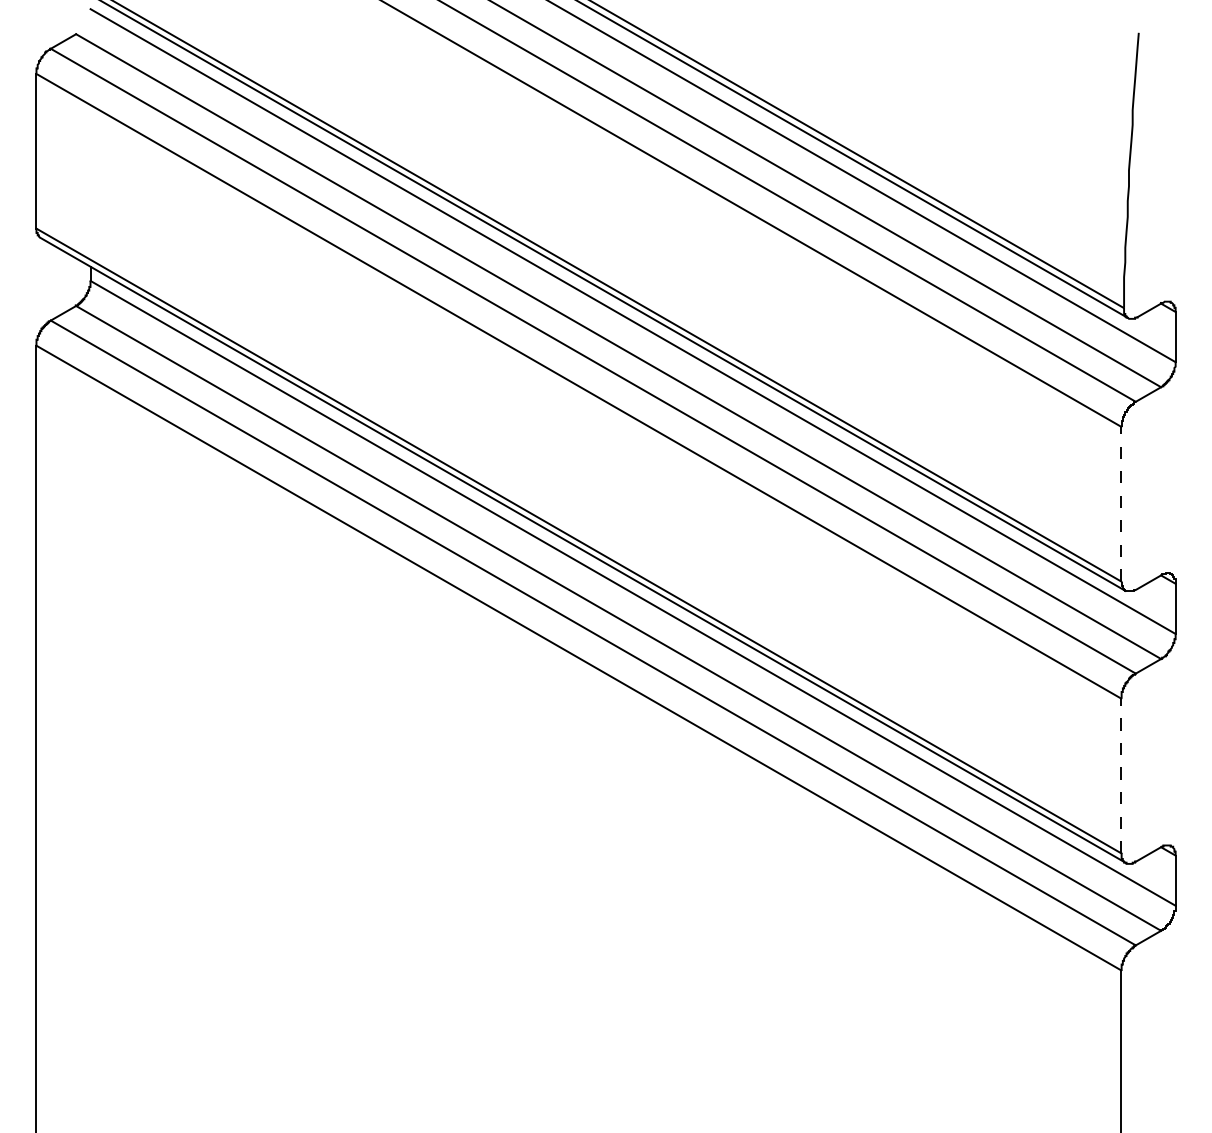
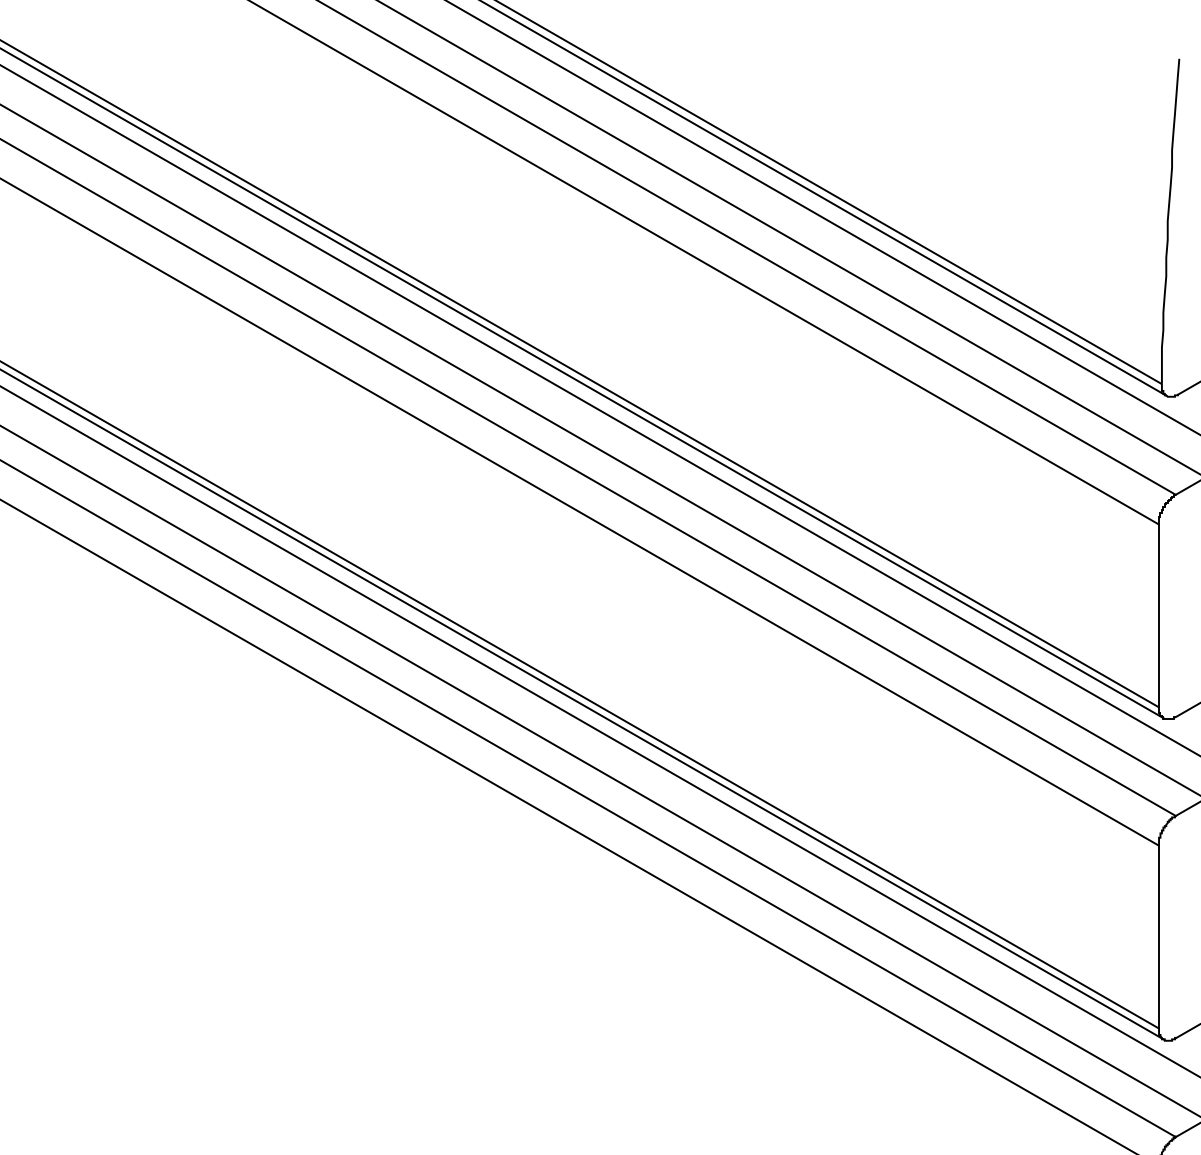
line: (1121, 503) -> (1158, 614), dashed -> solid
line: (1121, 775) -> (1158, 936), dashed -> solid

